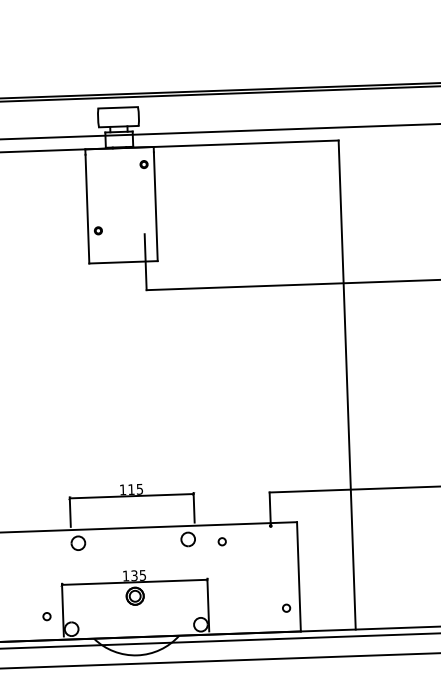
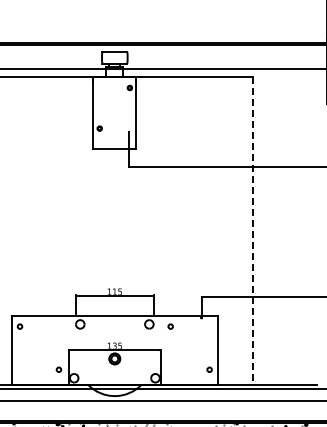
line: (347, 384) -> (252, 230), solid -> dashed

